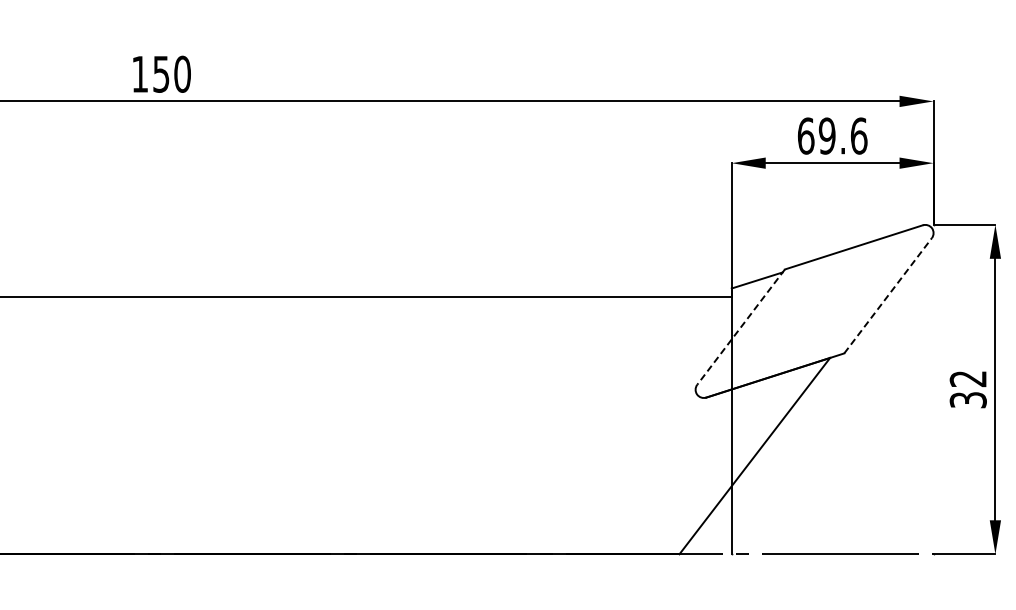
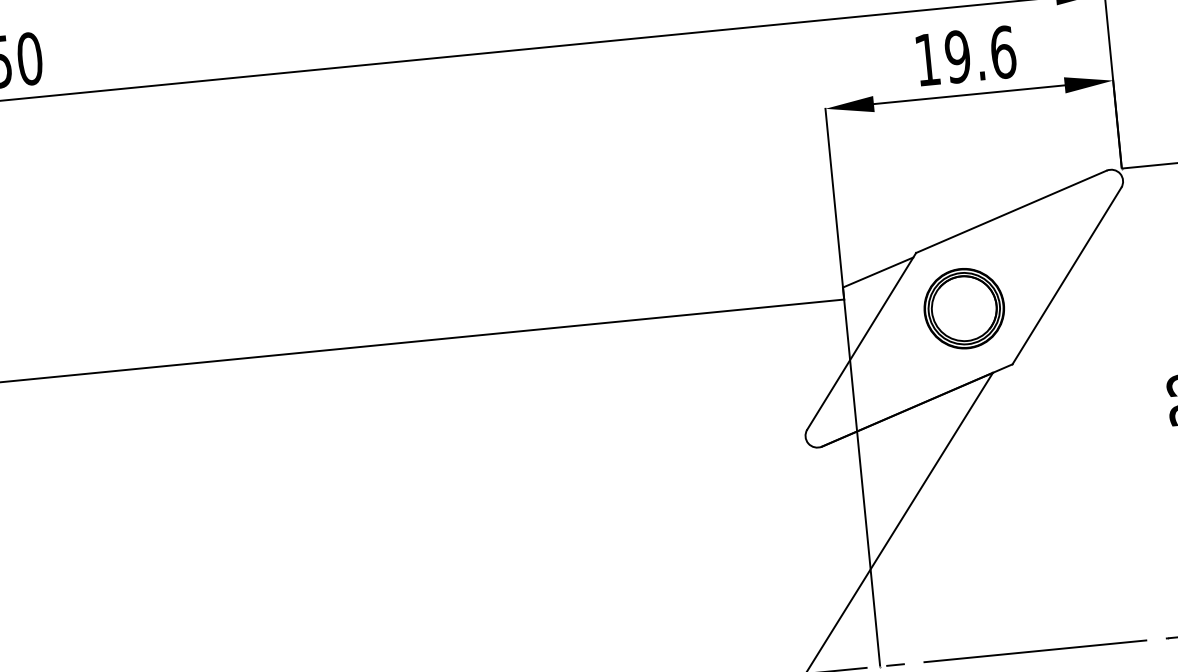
text: (805, 135) -> (926, 59), 69.6 -> 19.6
line: (888, 295) -> (1067, 275), dashed -> solid
part: (814, 311) -> (964, 308), added
line: (740, 327) -> (860, 341), dashed -> solid

